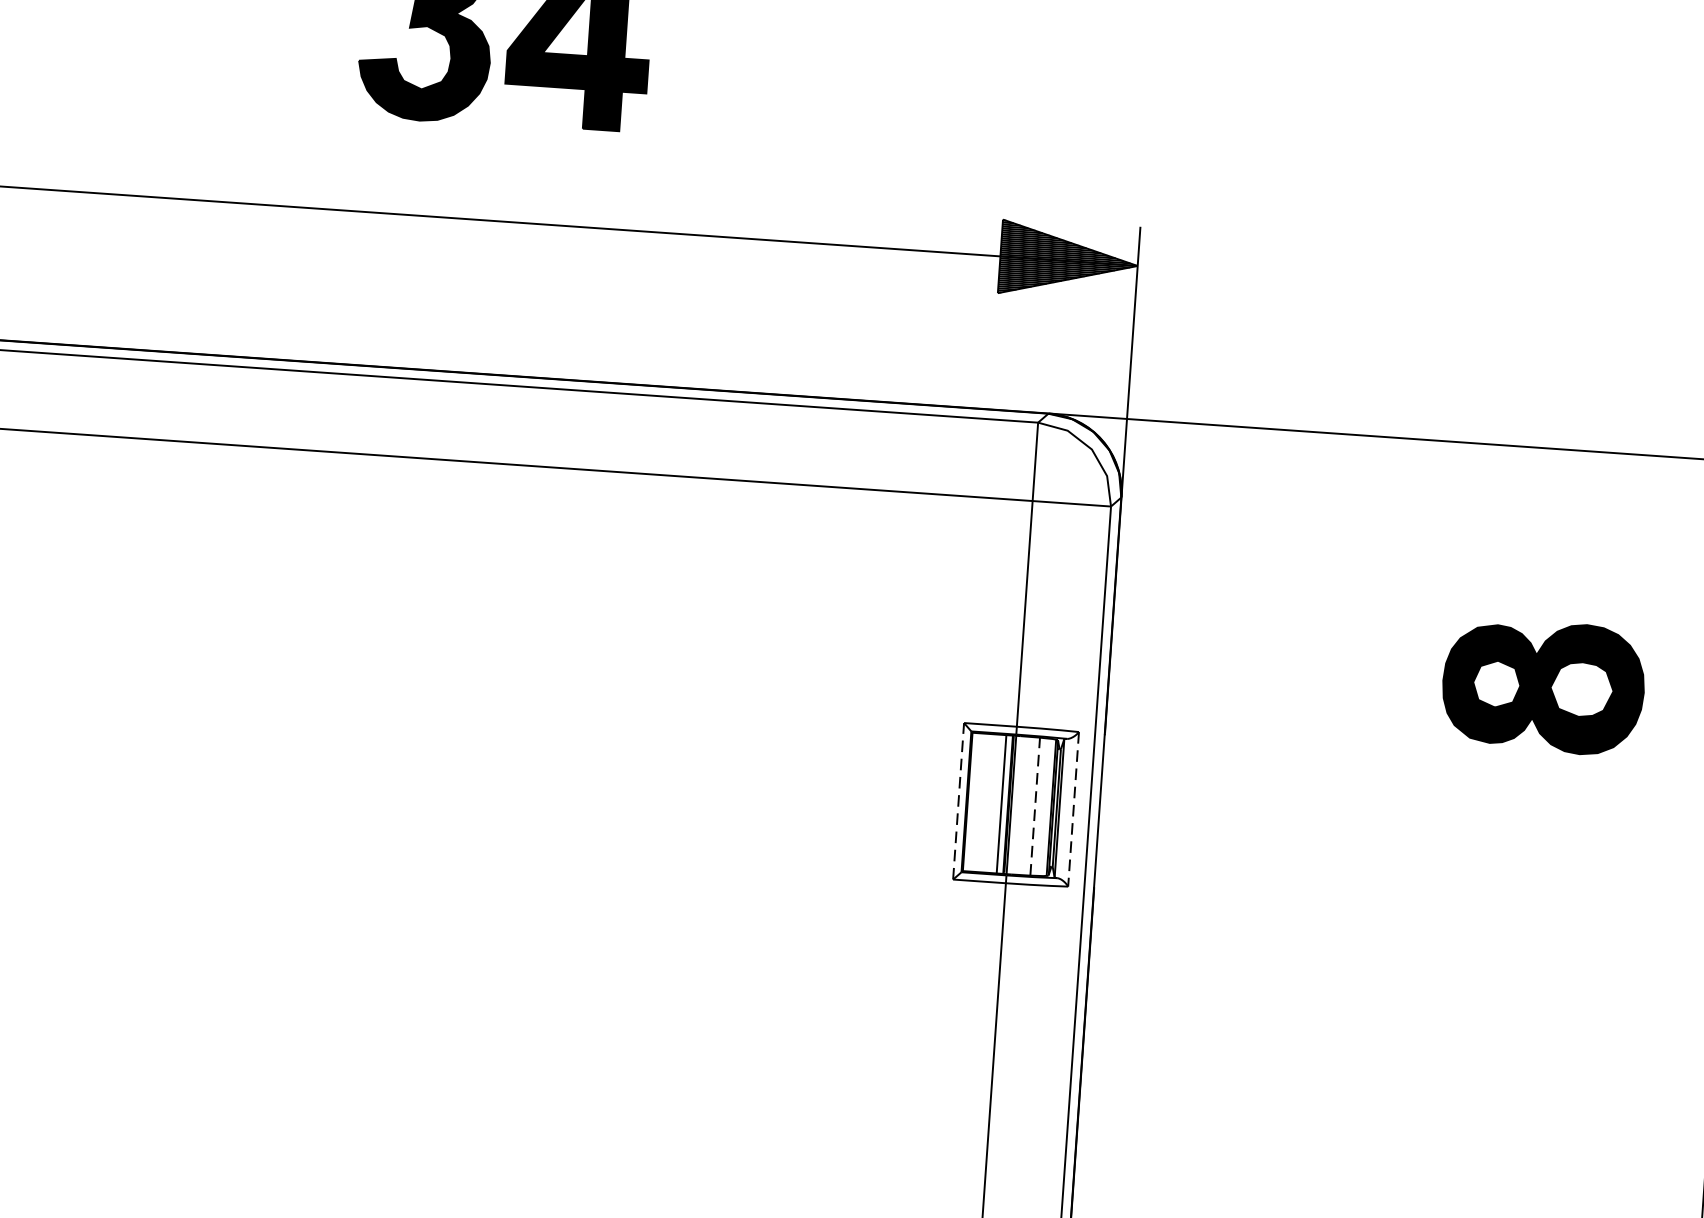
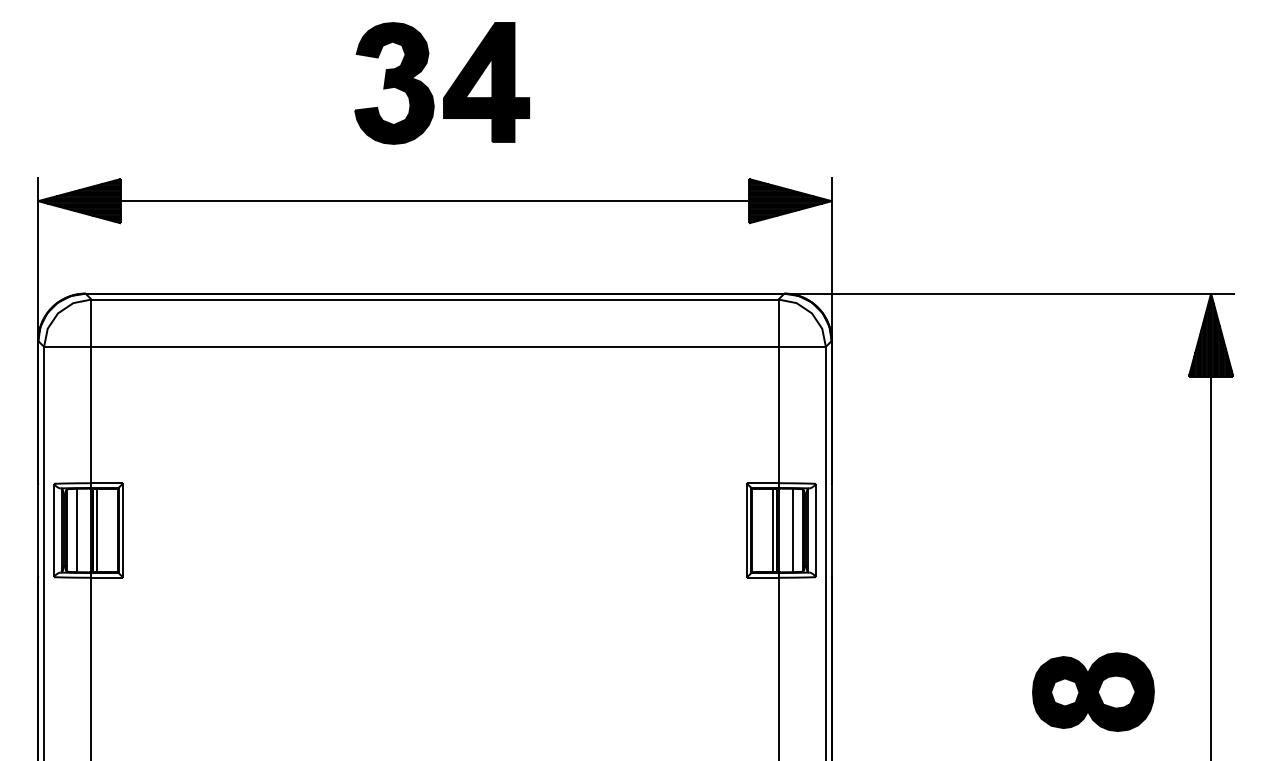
part: (1543, 685) -> (1093, 691), moved
line: (958, 801) -> (746, 530), dashed -> solid
line: (1034, 806) -> (792, 530), dashed -> solid
line: (1074, 809) -> (816, 530), dashed -> solid

